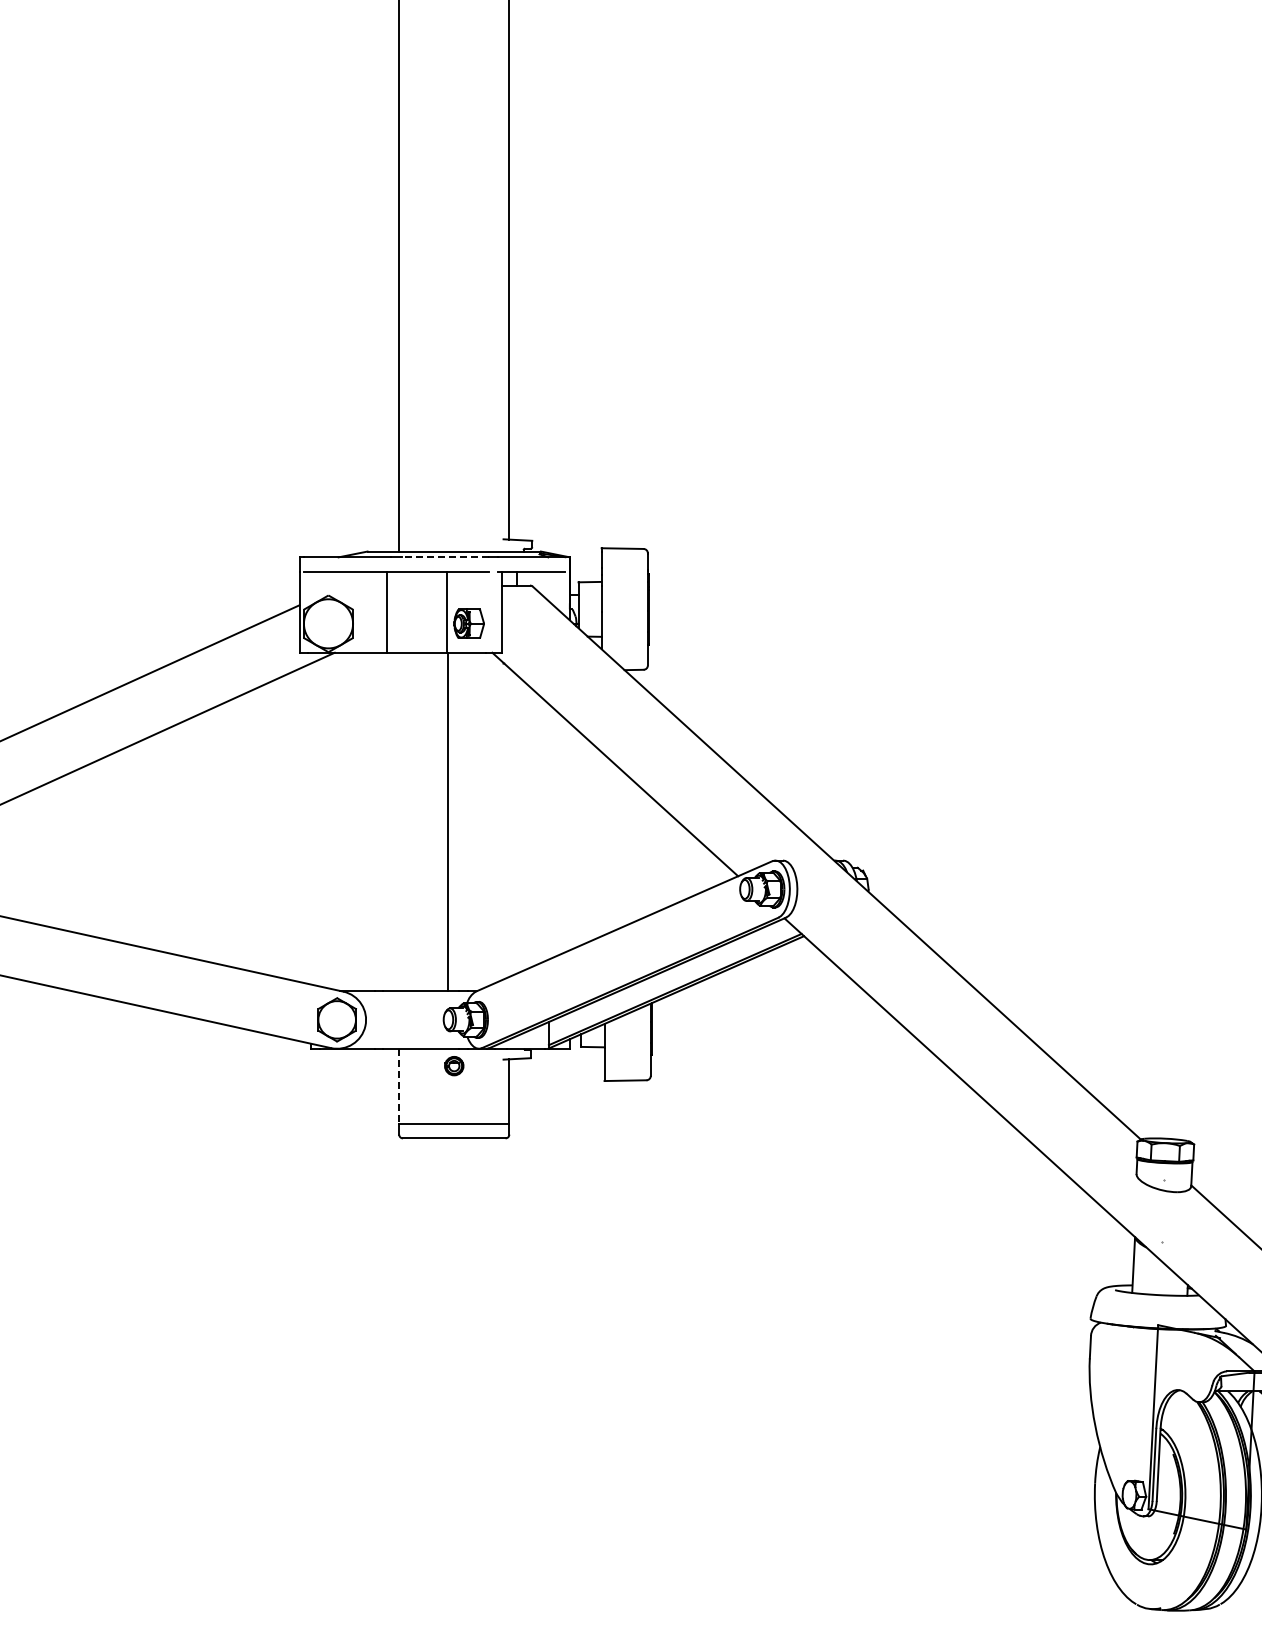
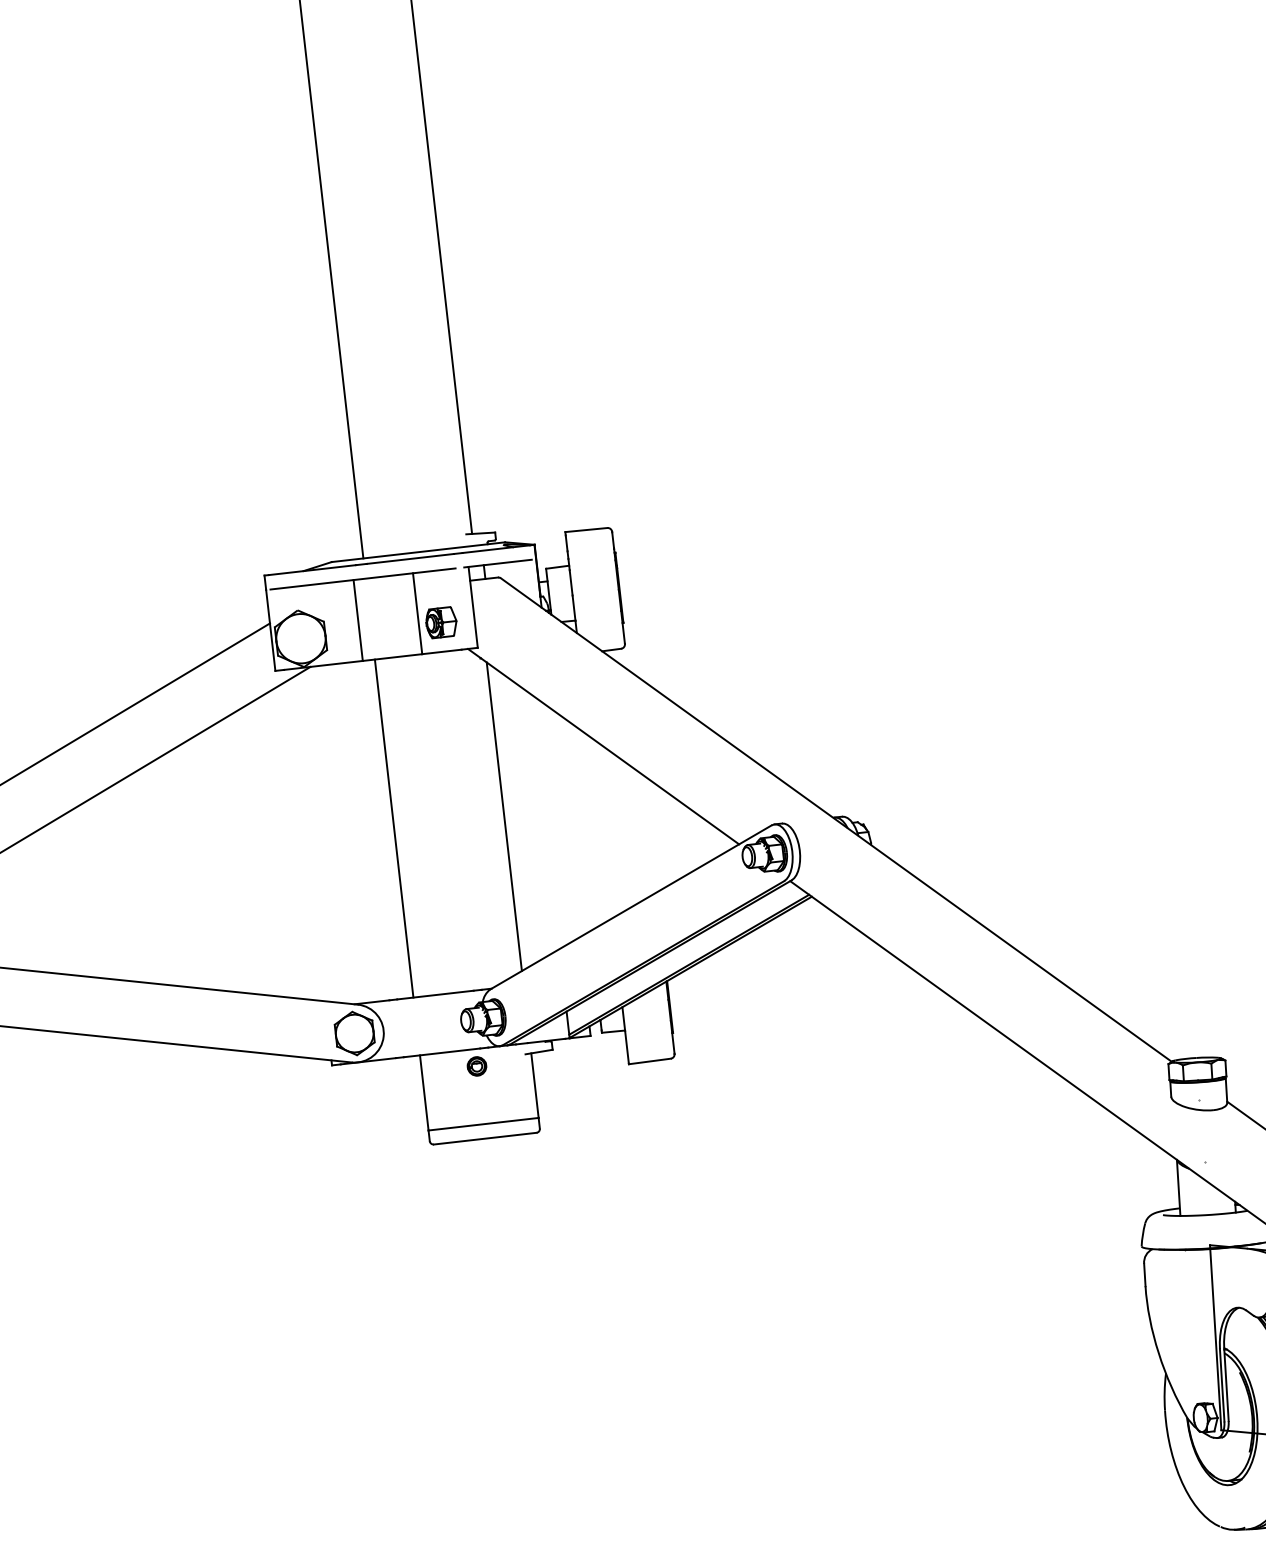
line: (445, 557) -> (410, 559), dashed -> solid
line: (448, 821) -> (394, 828), moved
line: (509, 822) -> (504, 816), added
line: (399, 1086) -> (424, 1093), dashed -> solid

